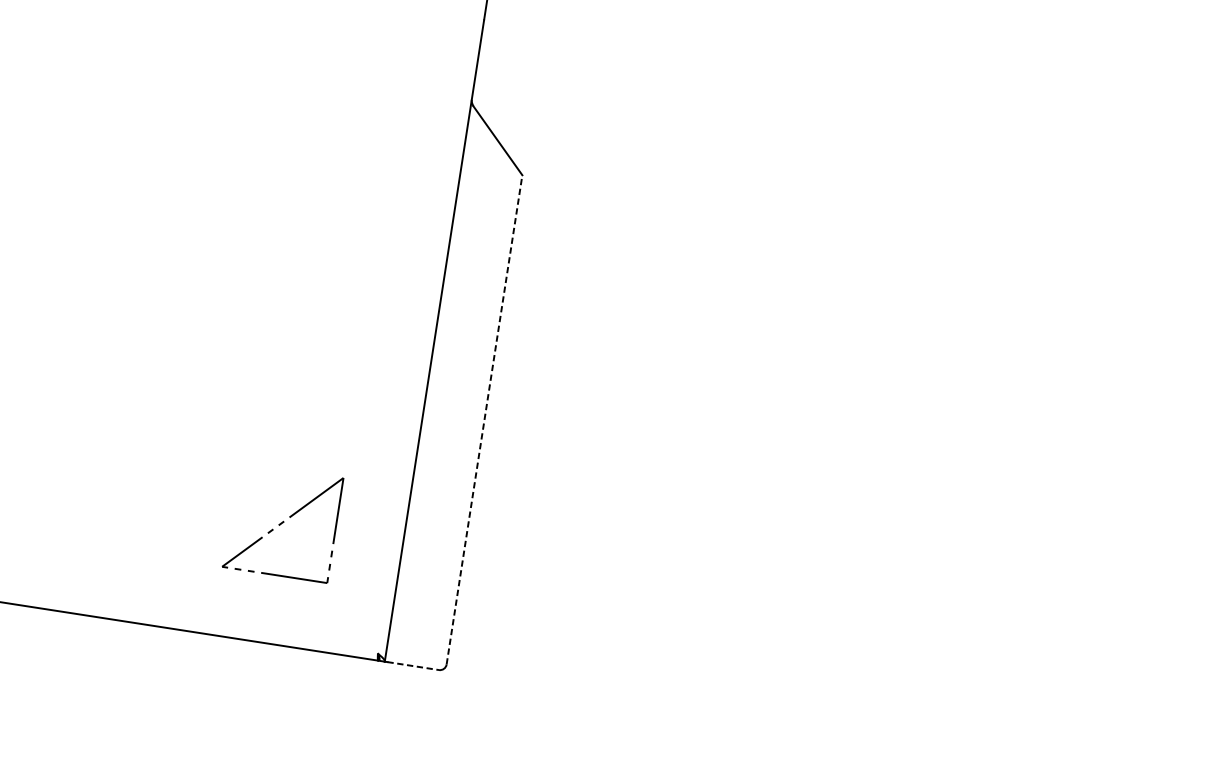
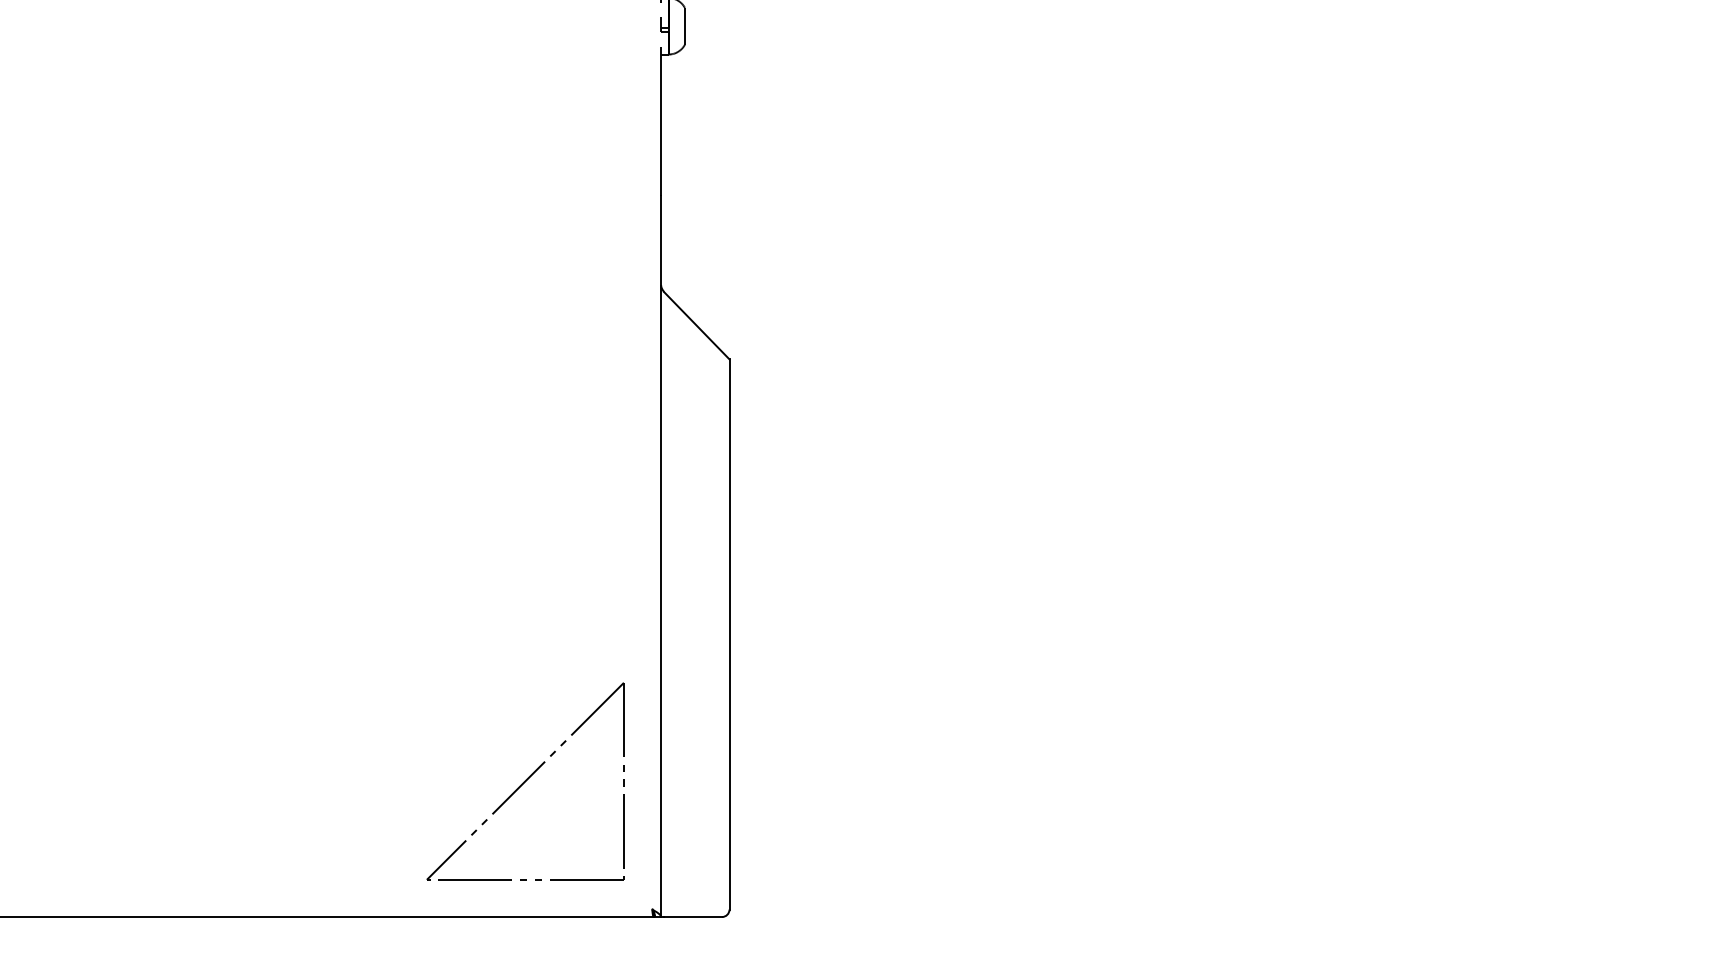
line: (484, 419) -> (729, 634), dashed -> solid
part: (282, 522) -> (525, 781), size x1.67
line: (413, 666) -> (693, 917), dashed -> solid

